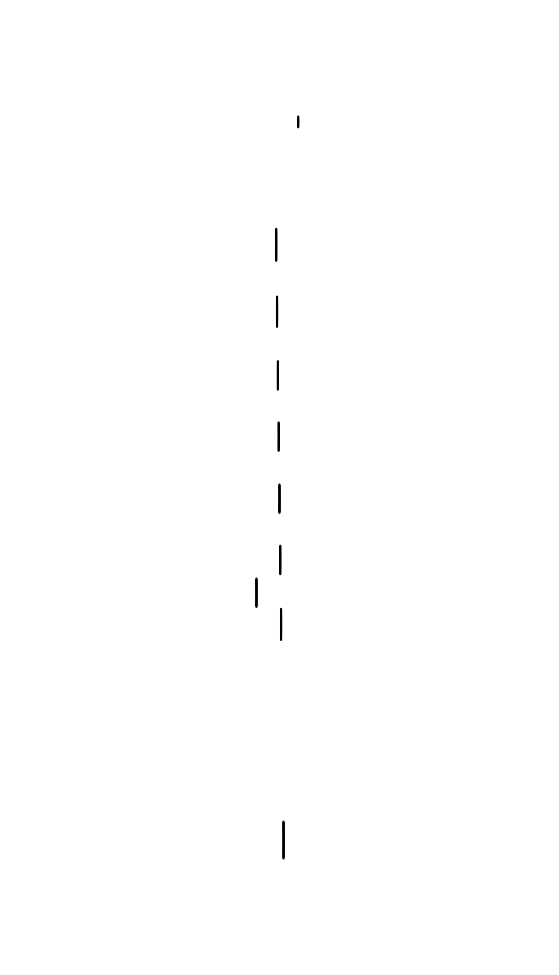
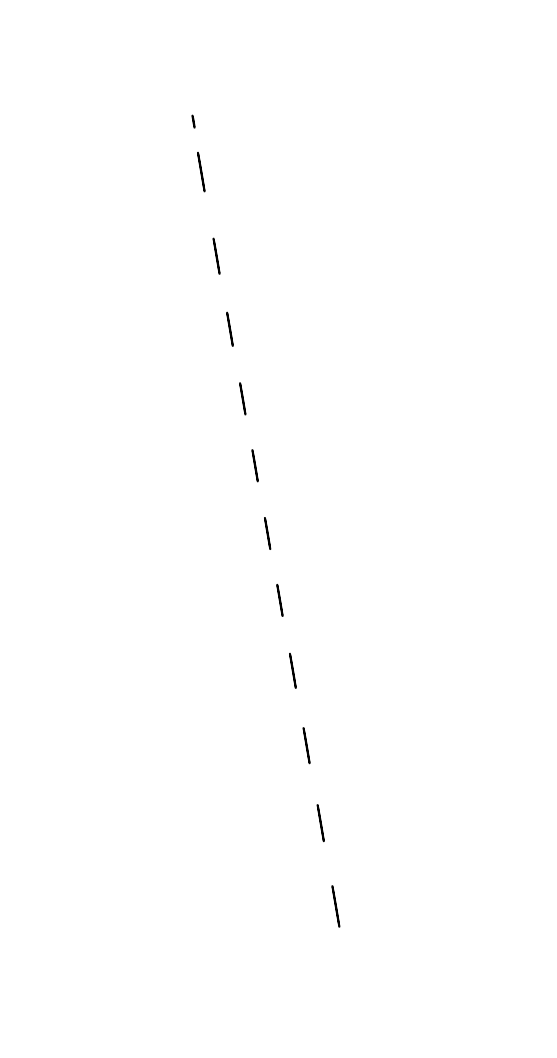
line: (298, 121) -> (193, 121), moved
line: (275, 167) -> (201, 171), added
line: (256, 592) -> (260, 640), removed
line: (281, 692) -> (306, 745), added
line: (282, 763) -> (320, 822), added

